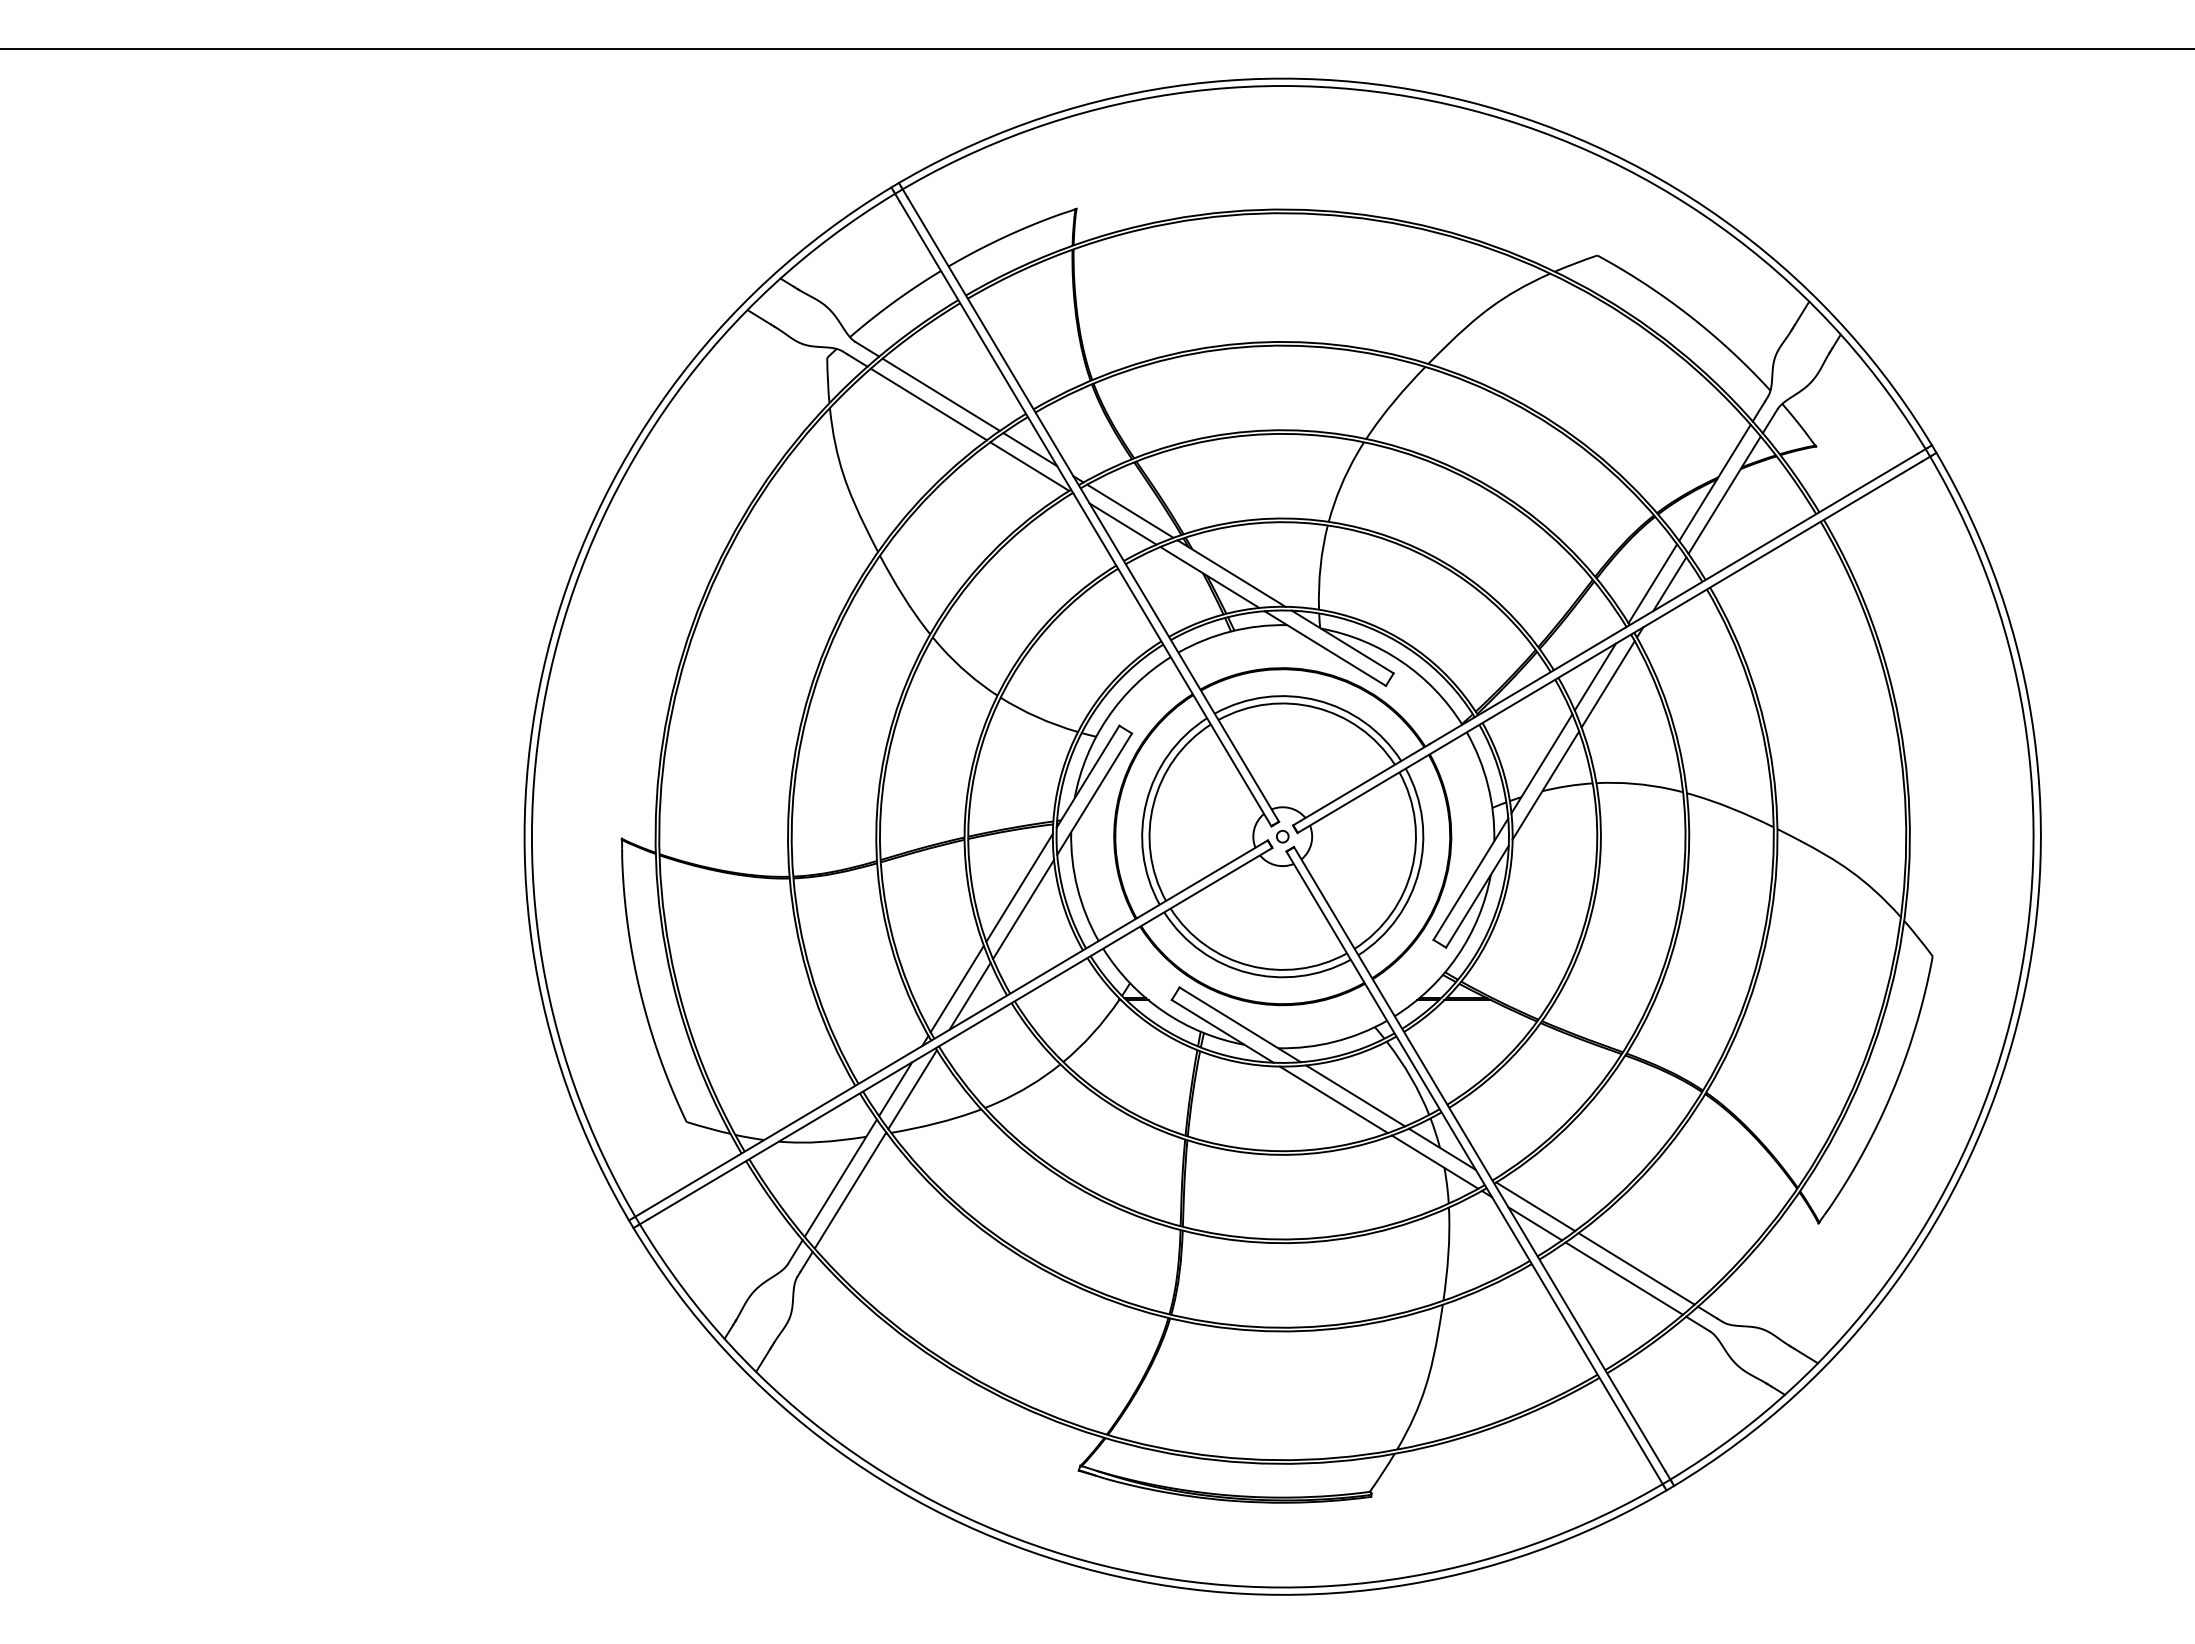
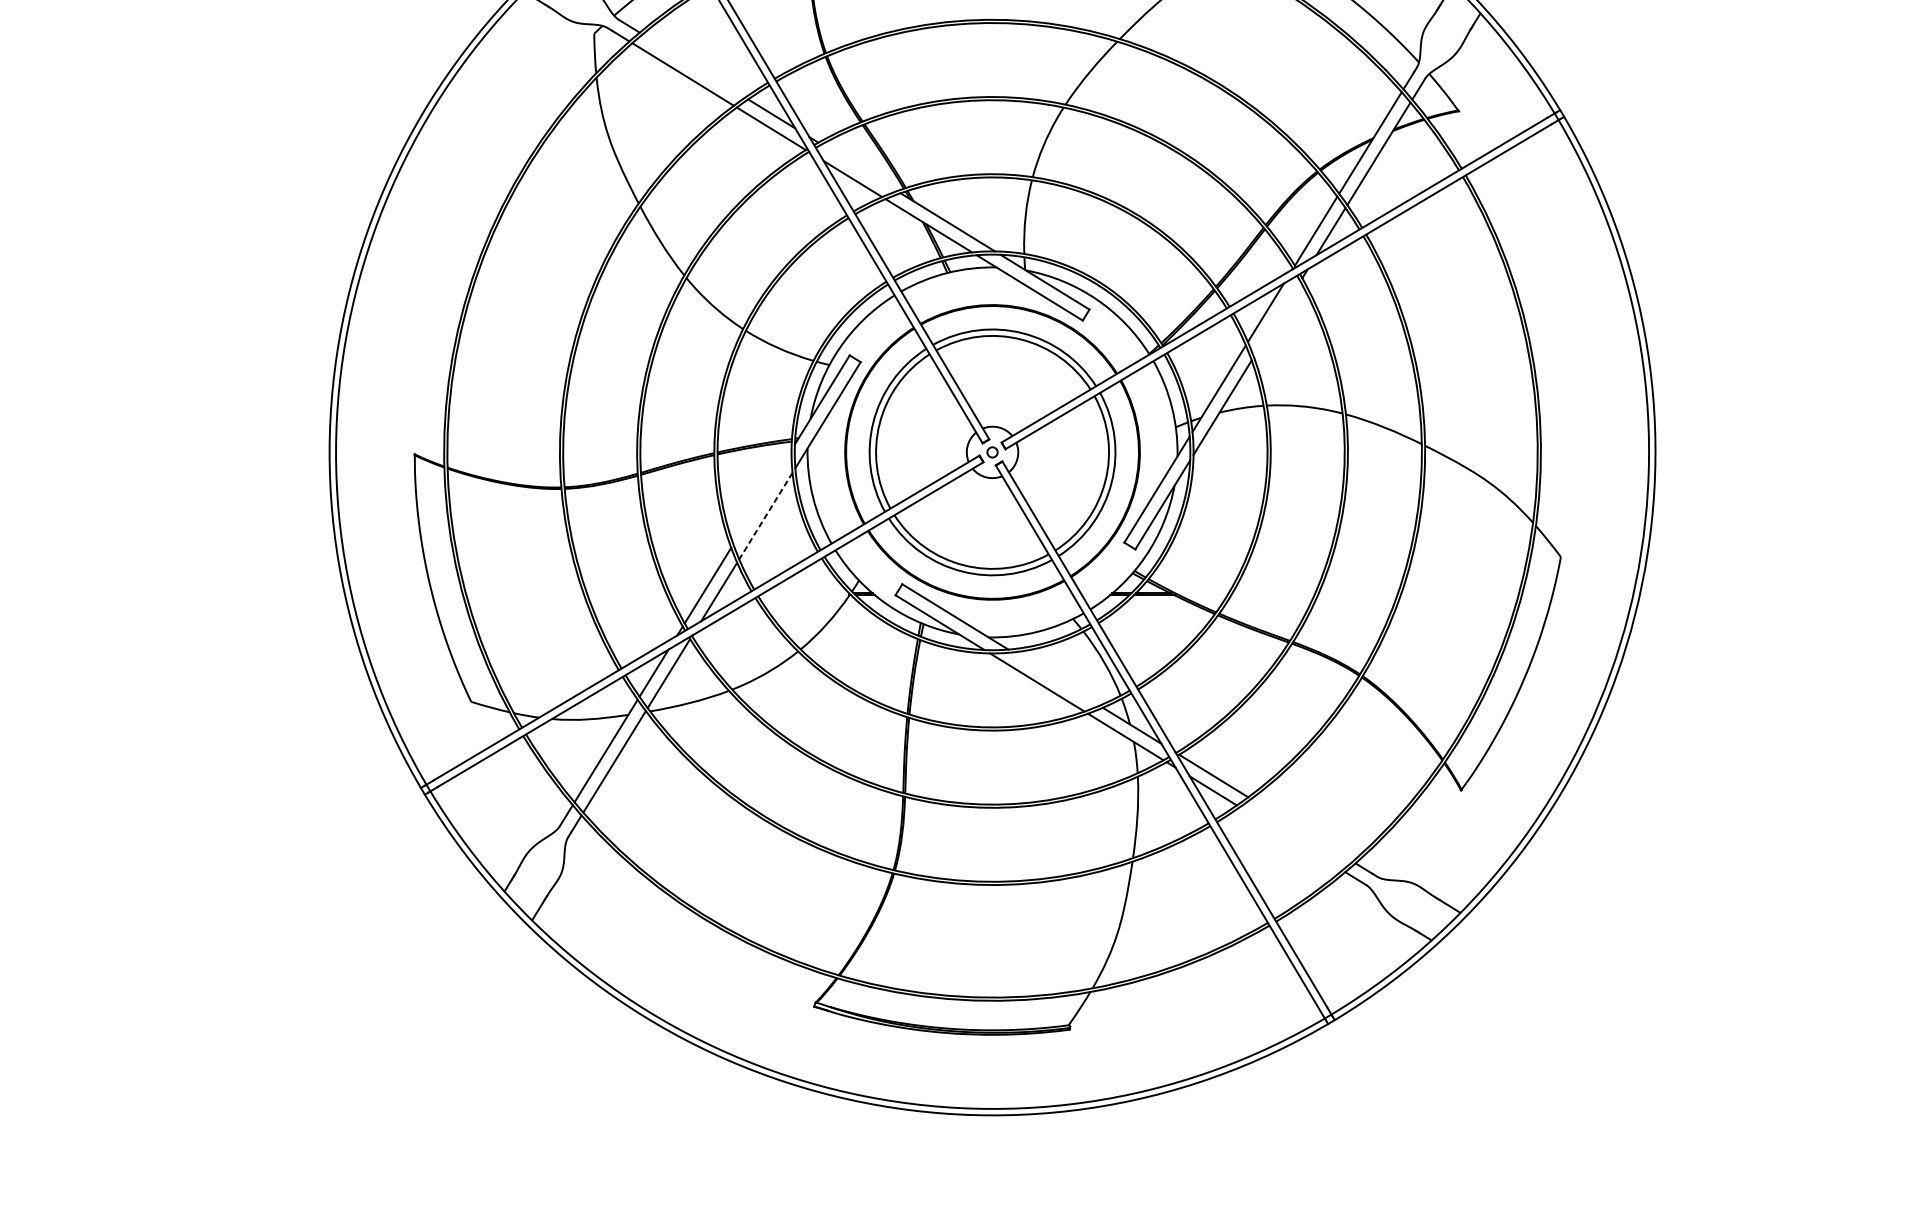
line: (940, 394) -> (693, 65), removed
line: (1130, 510) -> (859, 167), removed
line: (1607, 684) -> (1276, 319), removed
line: (1019, 887) -> (762, 496), removed
line: (1023, 909) -> (765, 516), solid -> dashed
line: (1355, 1095) -> (1056, 678), removed
line: (1636, 1268) -> (1301, 829), removed
line: (1623, 1278) -> (1290, 838), removed

